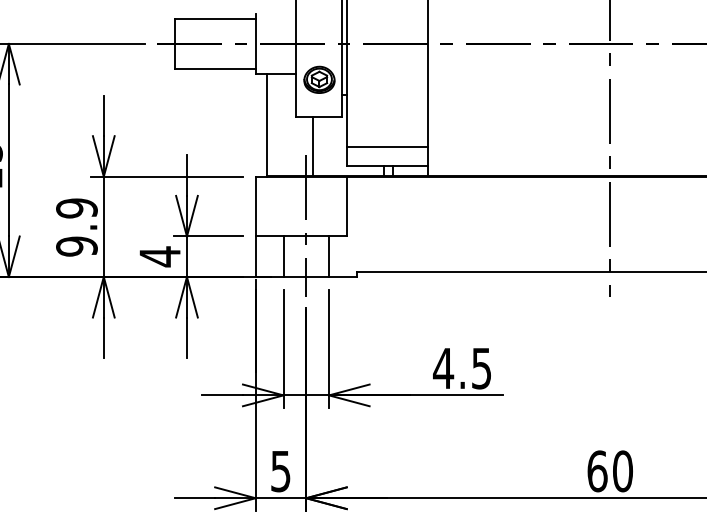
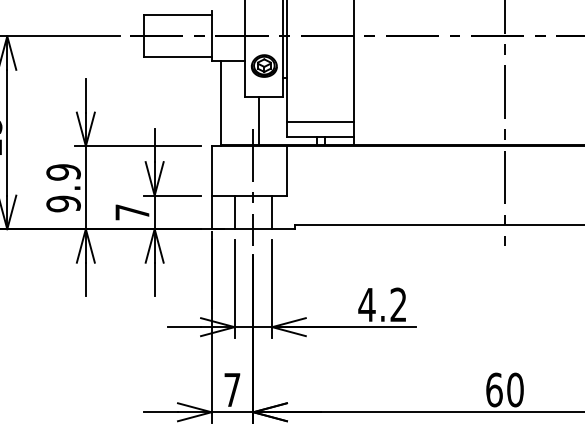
text: (160, 256) -> (132, 212), 4 -> 7
text: (481, 368) -> (398, 304), 4.5 -> 4.2
text: (280, 471) -> (232, 390), 5 -> 7

